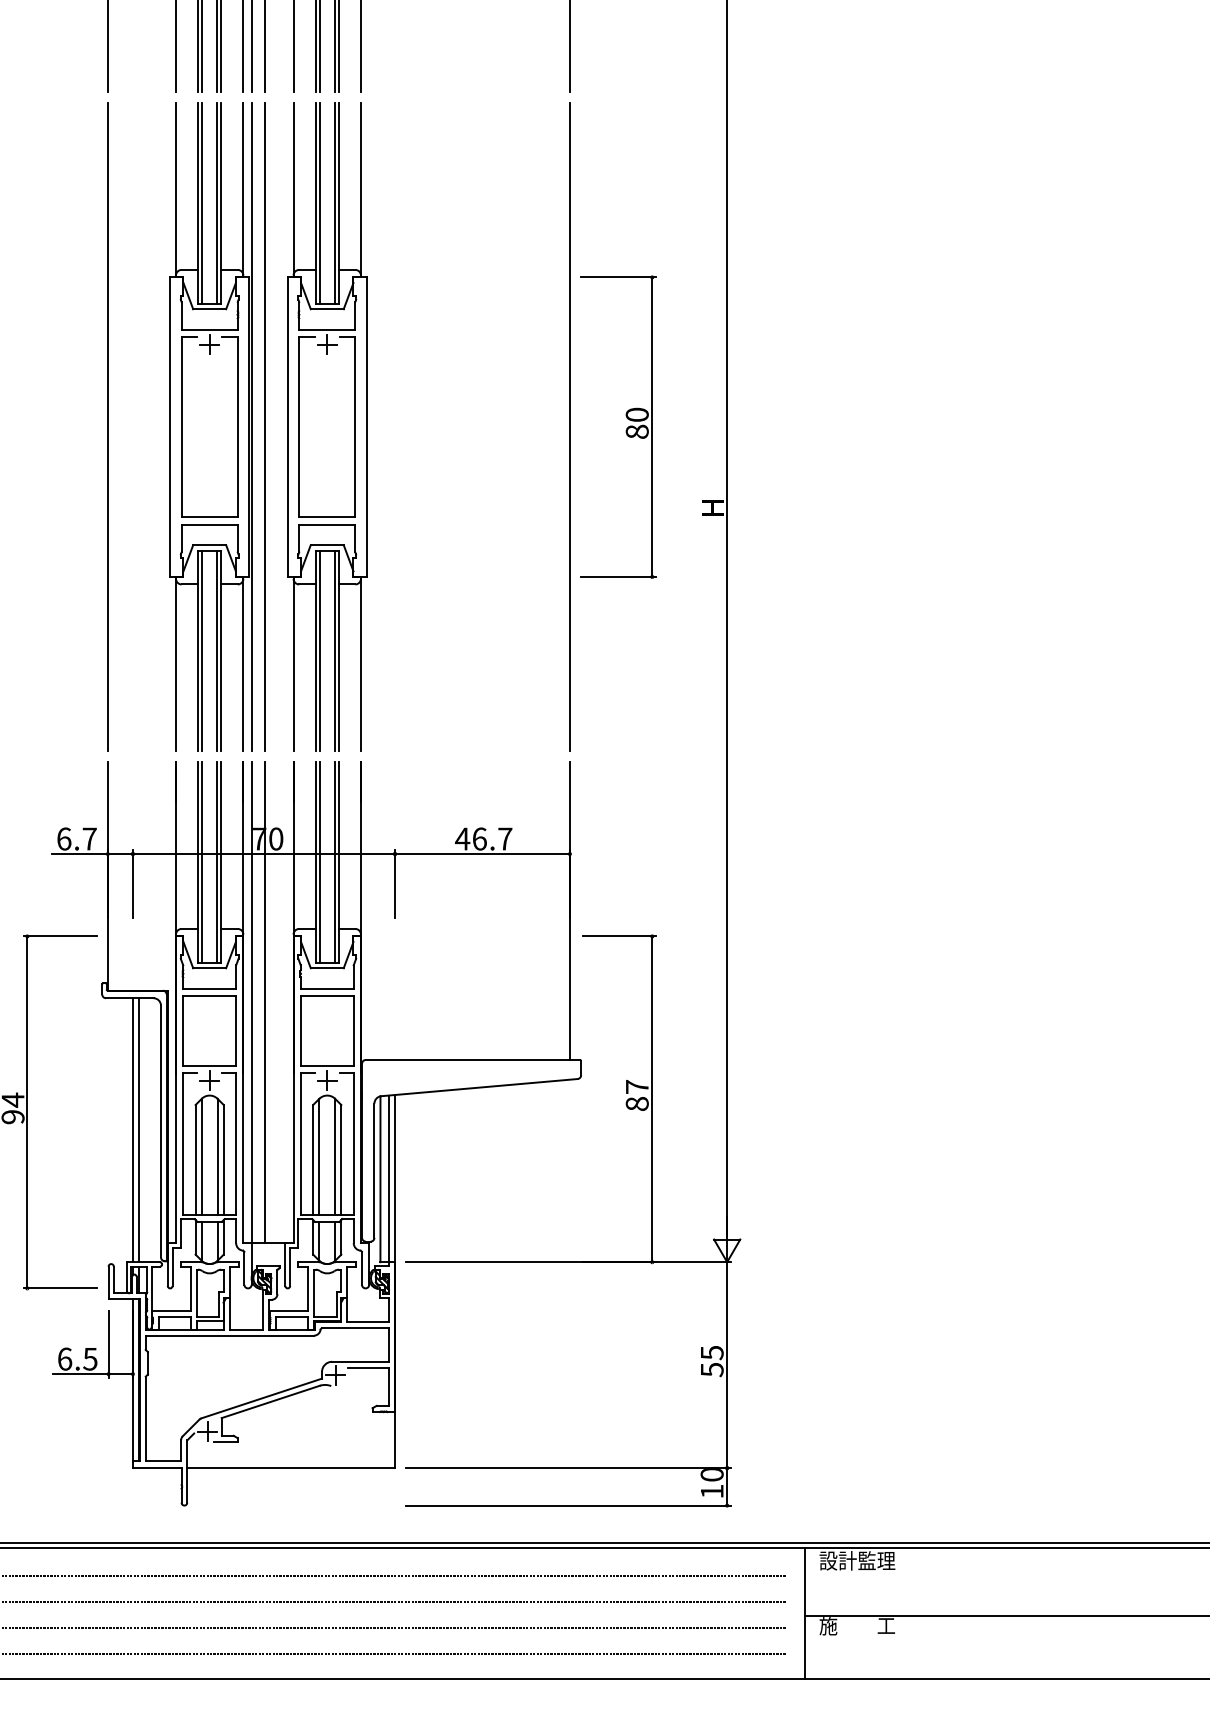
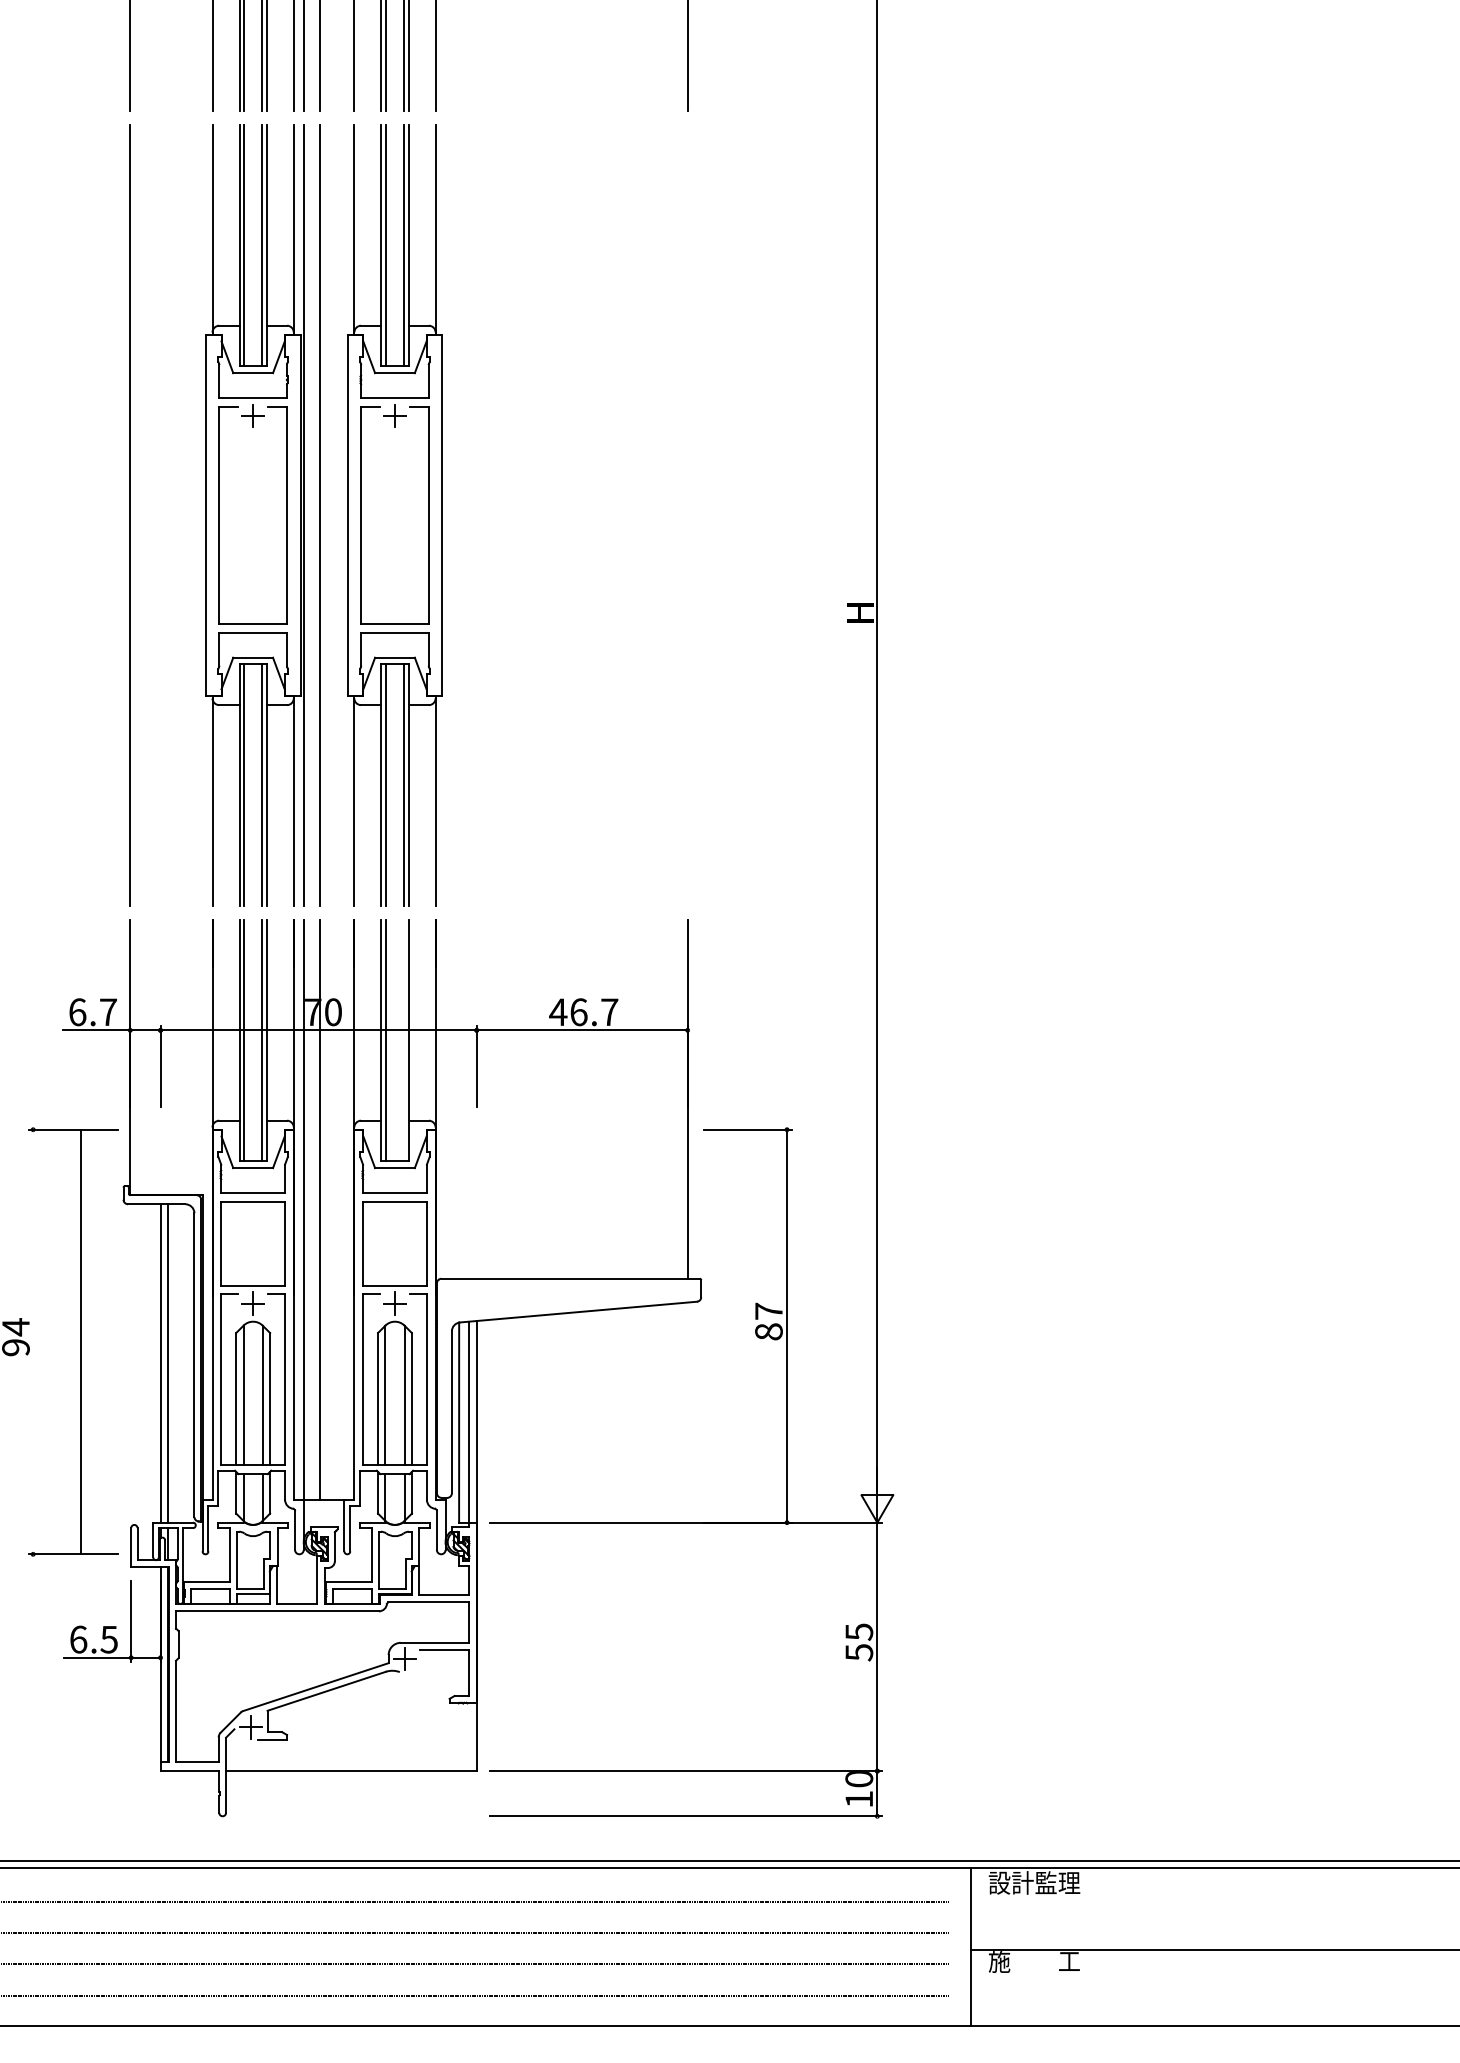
line: (569, 427) -> (687, 515), removed
part: (626, 428) -> (755, 517), removed
line: (335, 862) -> (404, 1040), removed
line: (27, 1111) -> (81, 1341), moved

